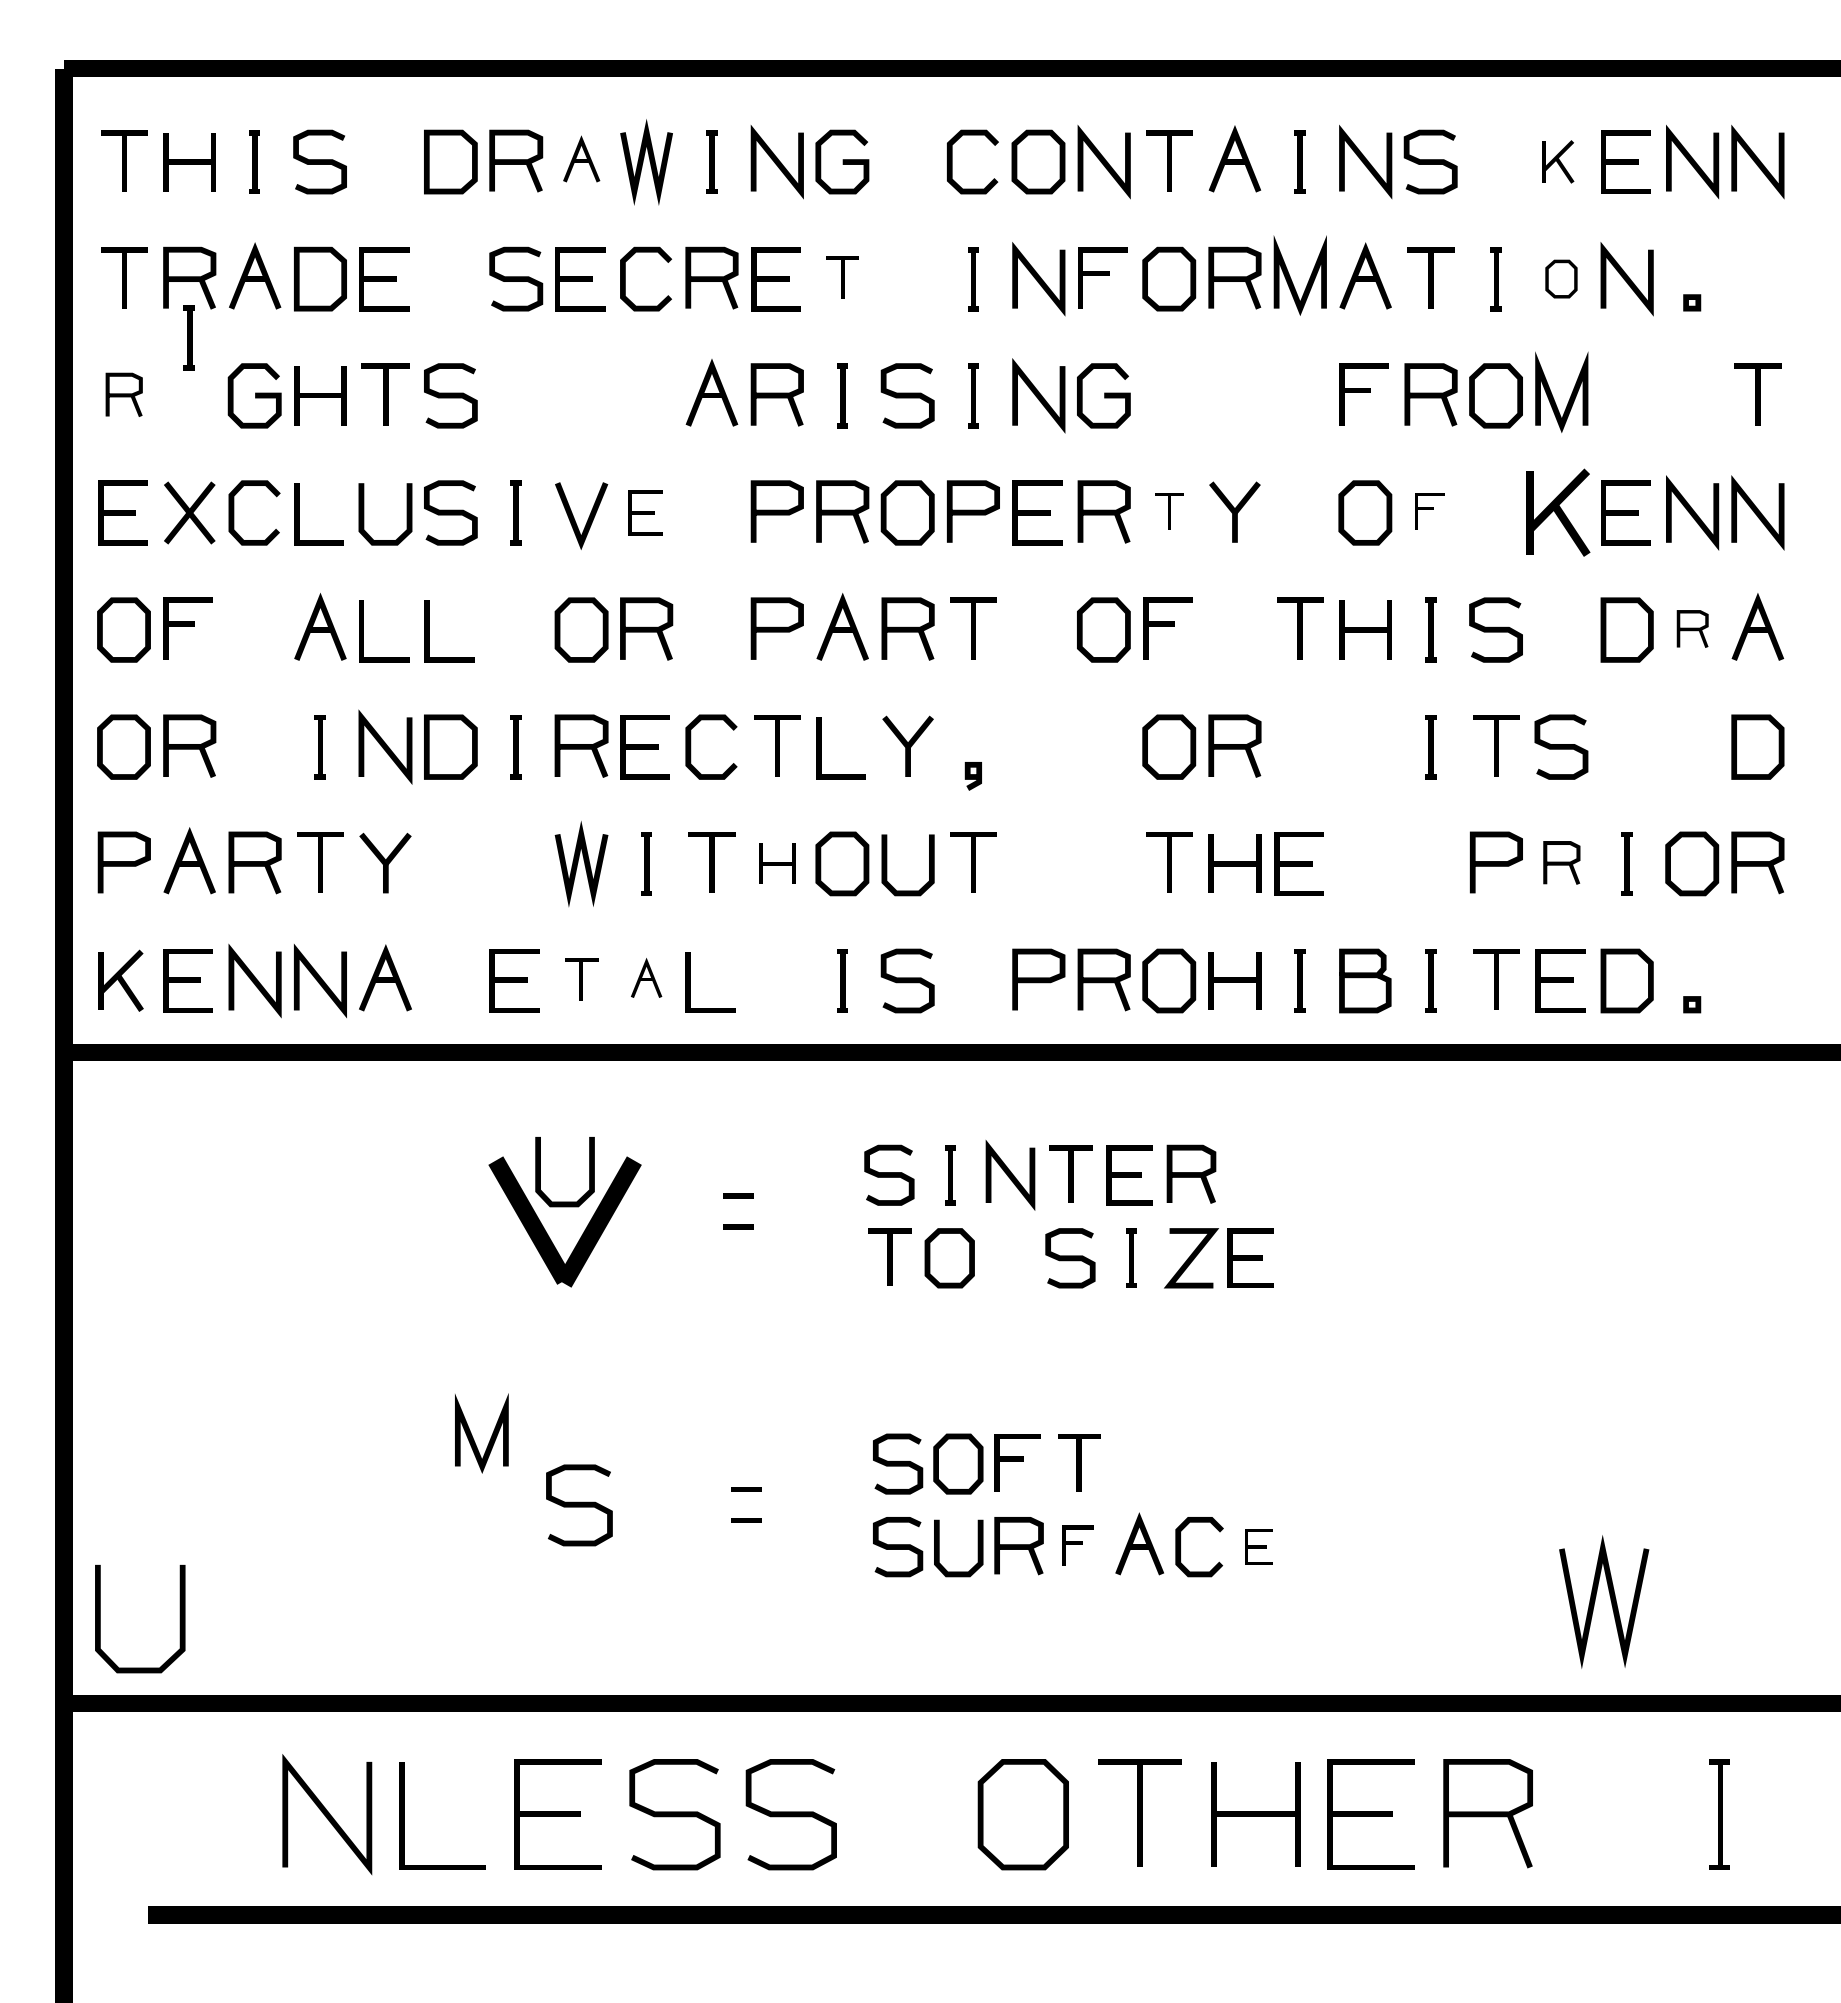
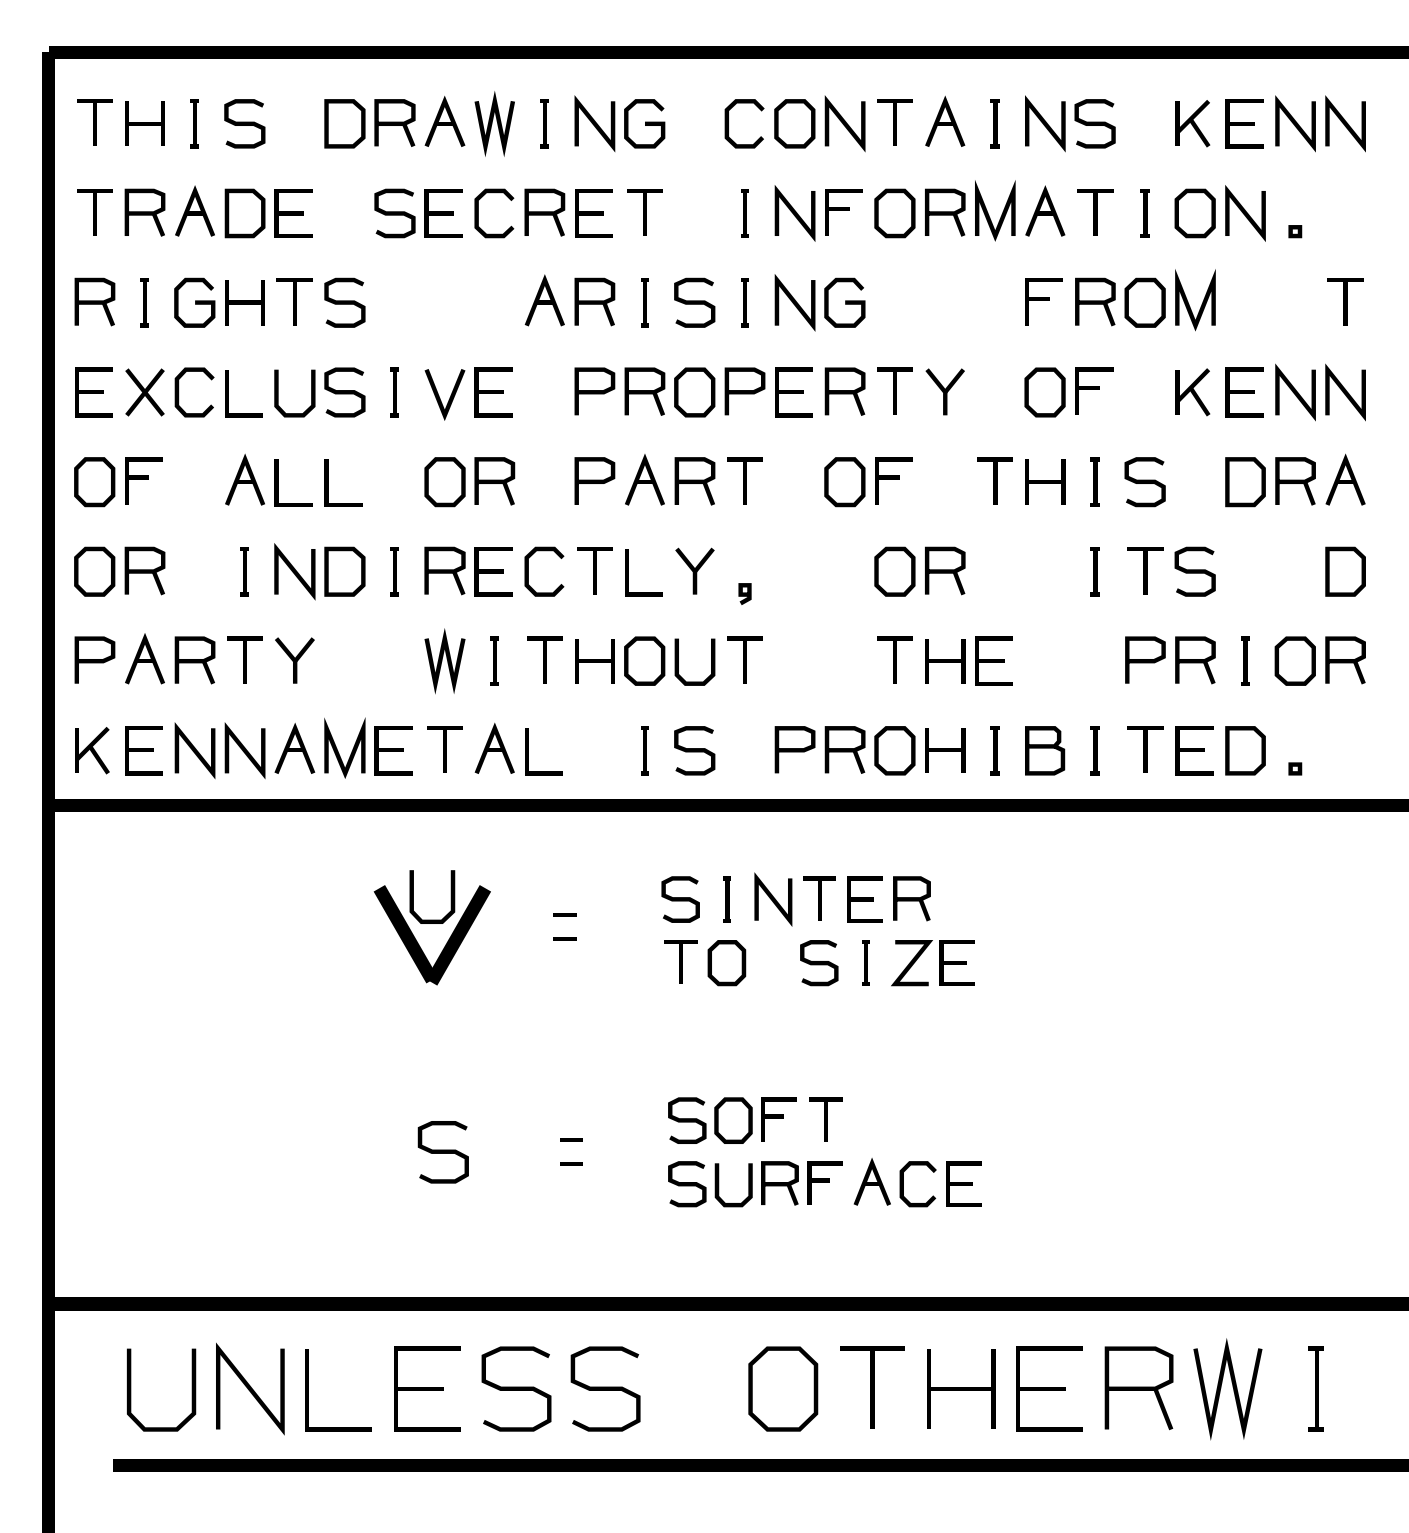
part: (581, 158) -> (444, 121), size x1.43
part: (1558, 161) -> (1192, 123), size x1.43
part: (842, 277) -> (644, 212), size x1.43
part: (1561, 278) -> (1195, 212), size x1.67
part: (188, 337) -> (144, 302), moved
part: (123, 394) -> (94, 301), size x1.43
part: (1169, 511) -> (895, 391), size x1.67
part: (1429, 511) -> (1094, 391), size x1.67
part: (644, 512) -> (493, 392), size x1.43
part: (1558, 512) -> (1192, 392), size x0.71
part: (1692, 628) -> (1295, 480), size x1.67
part: (1561, 862) -> (1195, 660), size x1.43
part: (777, 863) -> (595, 660), size x1.43
part: (646, 977) -> (494, 748), size x1.67
part: (581, 979) -> (444, 749), size x1.43
line: (473, 1437) -> (338, 751), moved
part: (1077, 1545) -> (824, 1182), size x1.43
part: (1258, 1546) -> (963, 1183), size x1.67
line: (1610, 1600) -> (1232, 1388), moved
curve: (179, 1619) -> (191, 1390), moved

